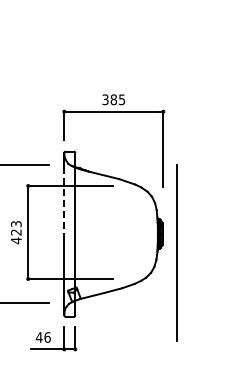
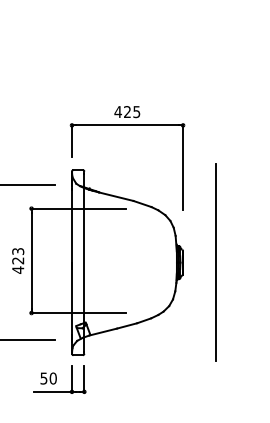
text: (109, 99) -> (122, 111), 385 -> 425
line: (64, 203) -> (72, 228), dashed -> solid
line: (176, 252) -> (215, 261), moved
text: (42, 337) -> (47, 378), 46 -> 50

